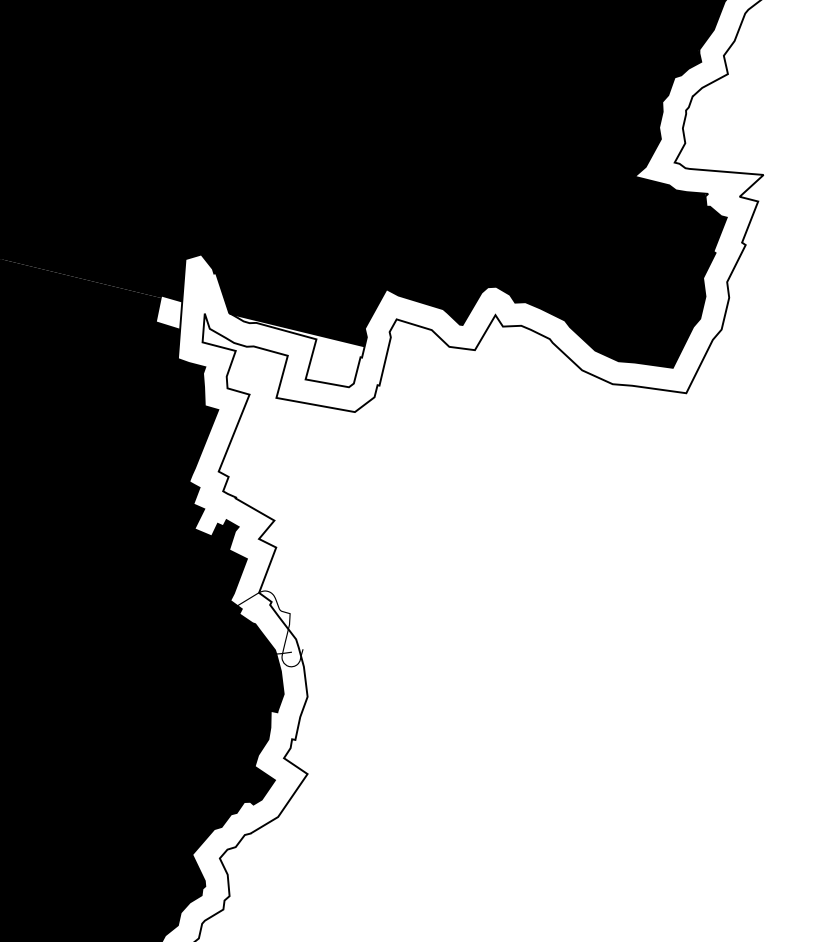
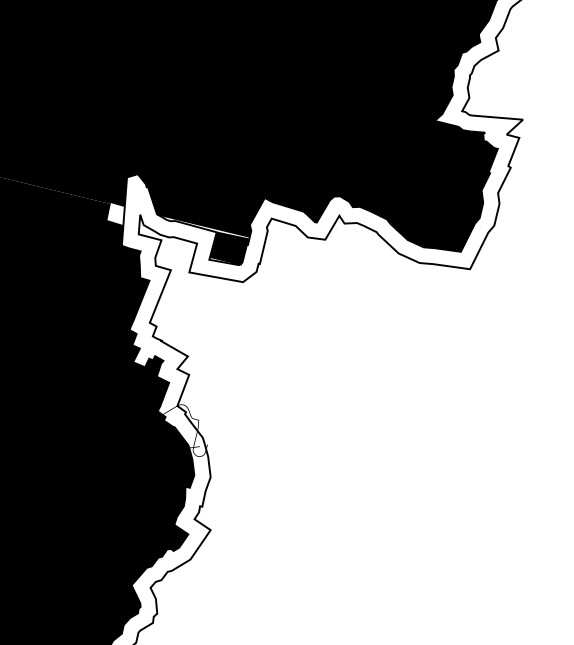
fill: (335, 362) -> (229, 248), added

